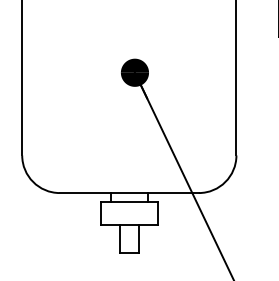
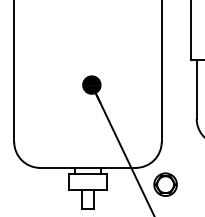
part: (241, 217) -> (165, 184), added

